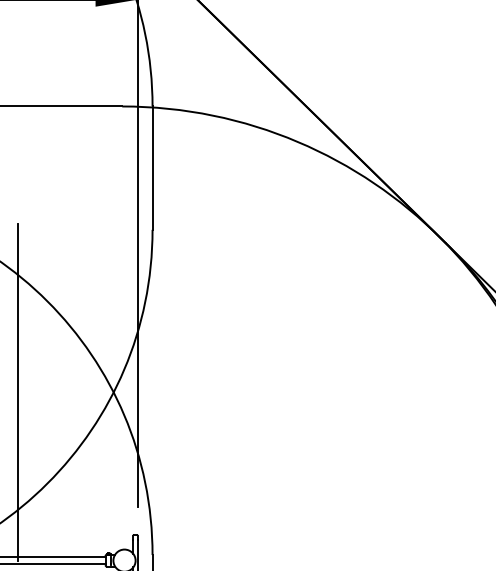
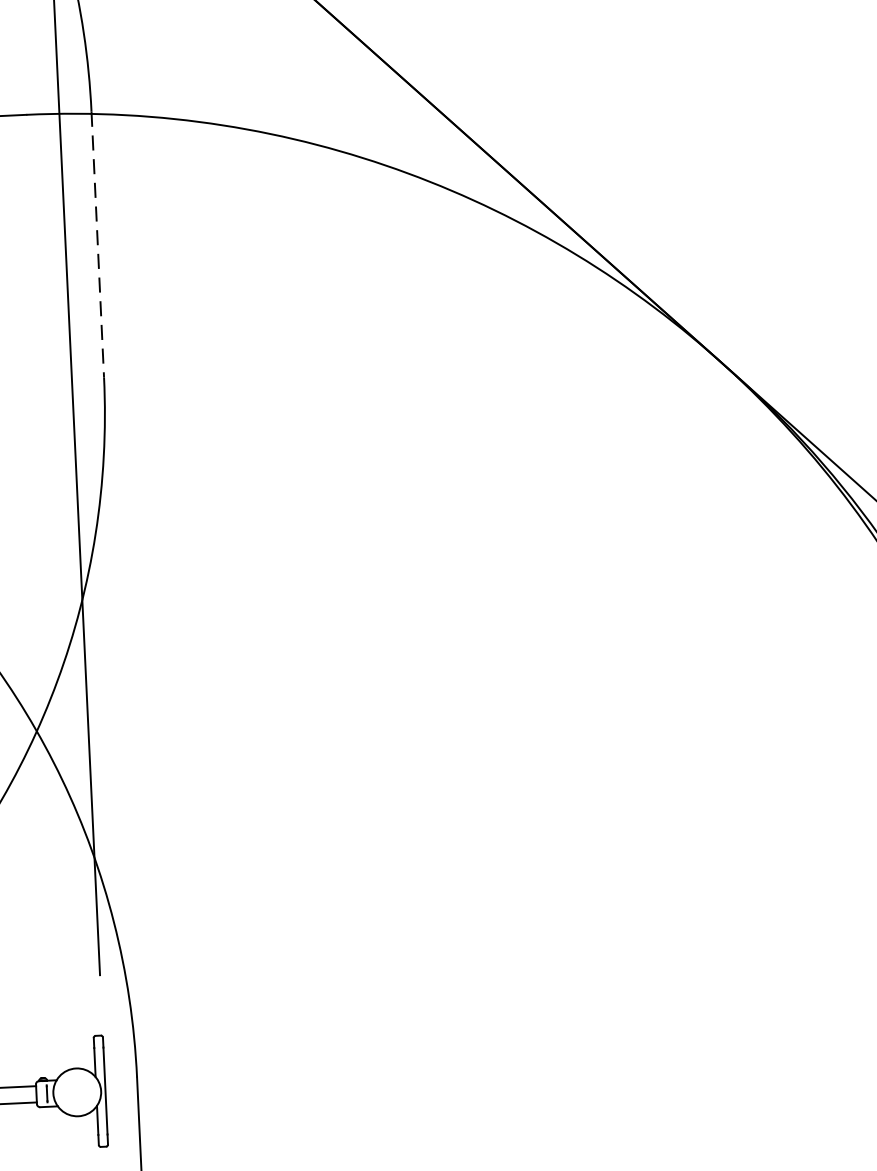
line: (152, 168) -> (97, 245), solid -> dashed

